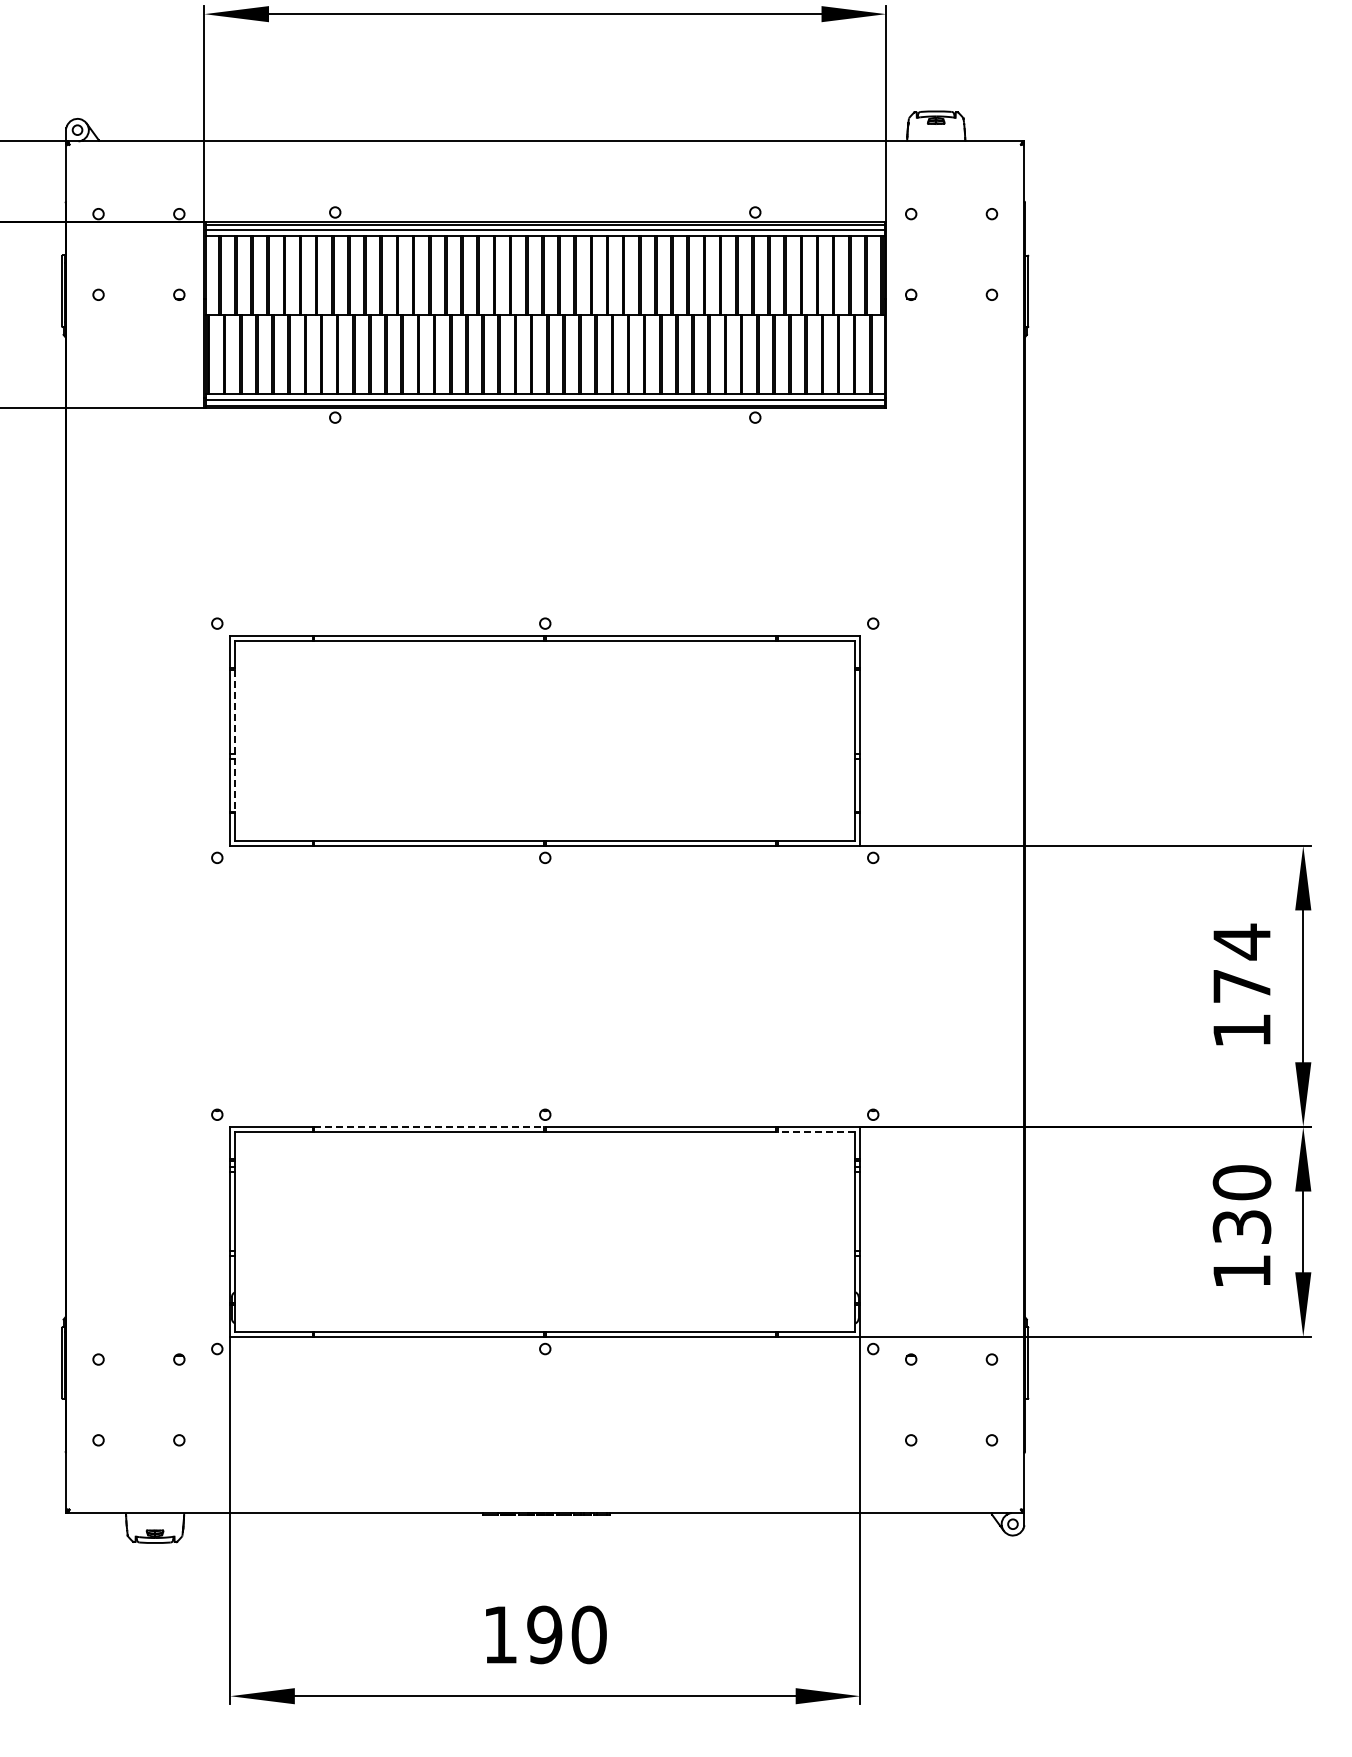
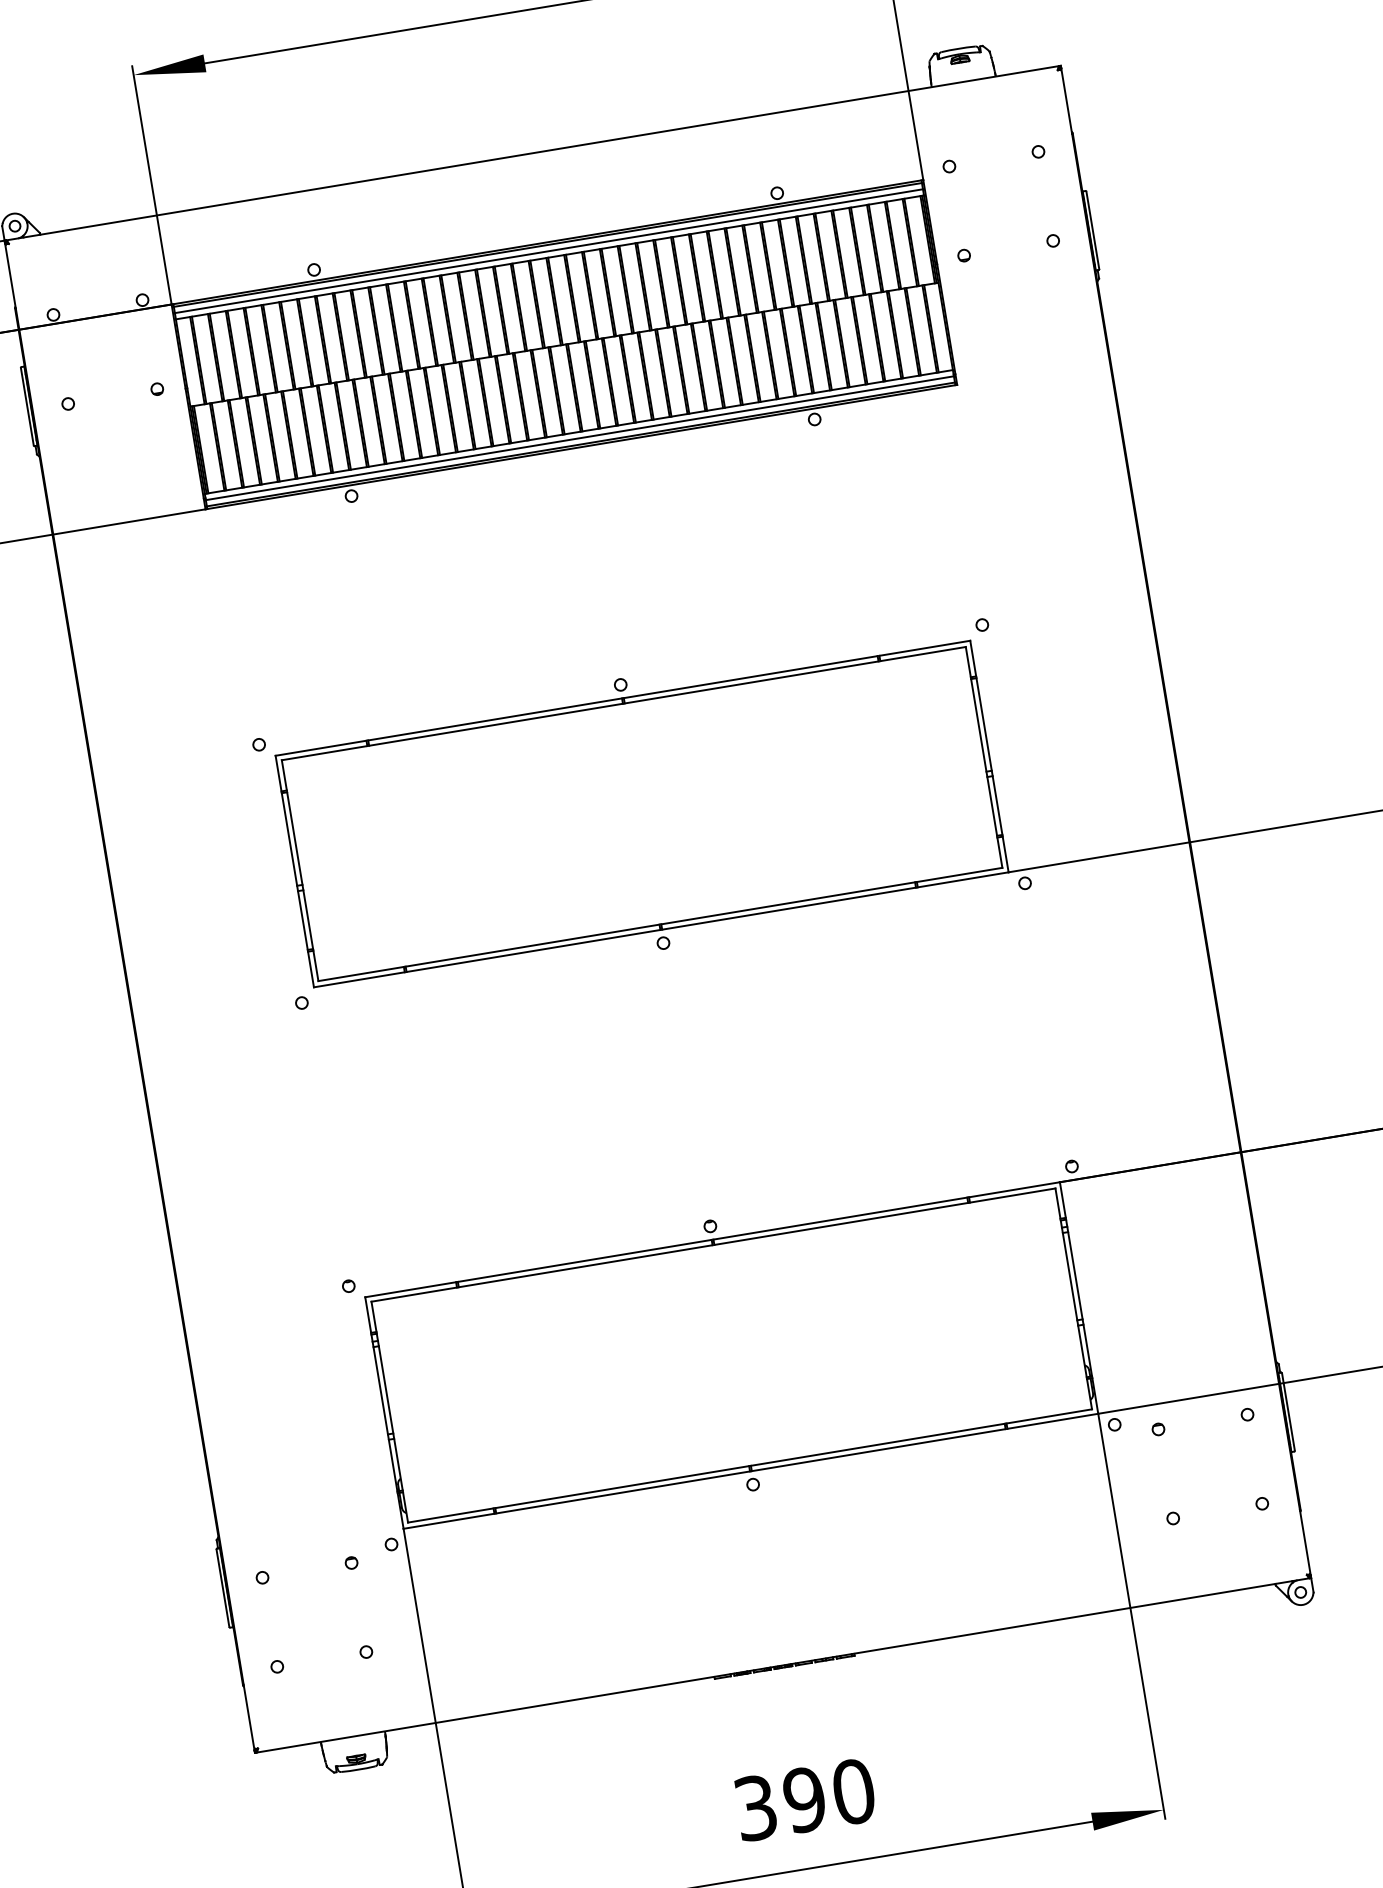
line: (235, 741) -> (300, 871), dashed -> solid
line: (429, 1126) -> (584, 1260), dashed -> solid
line: (816, 1131) -> (1012, 1195), dashed -> solid
text: (500, 1634) -> (755, 1807), 190 -> 390

